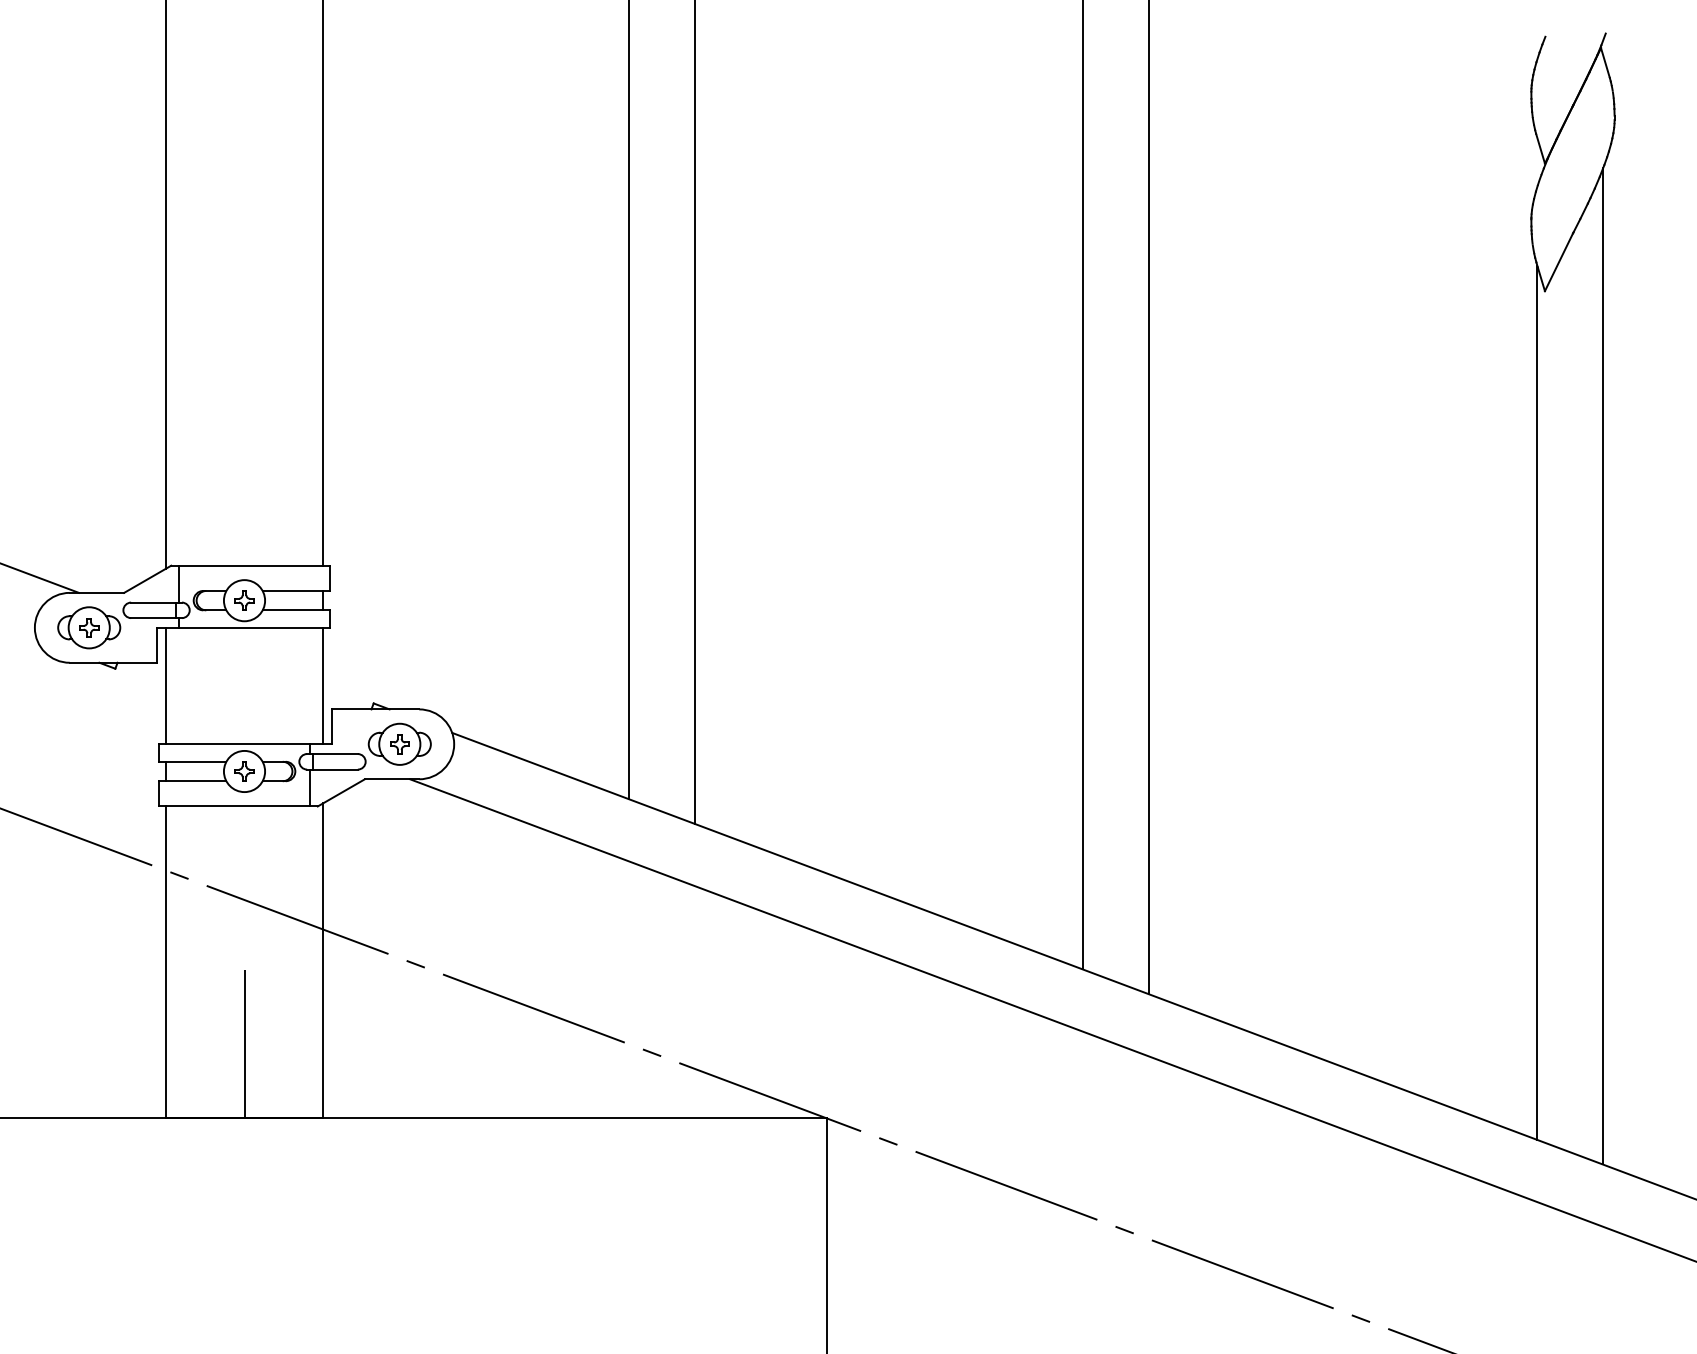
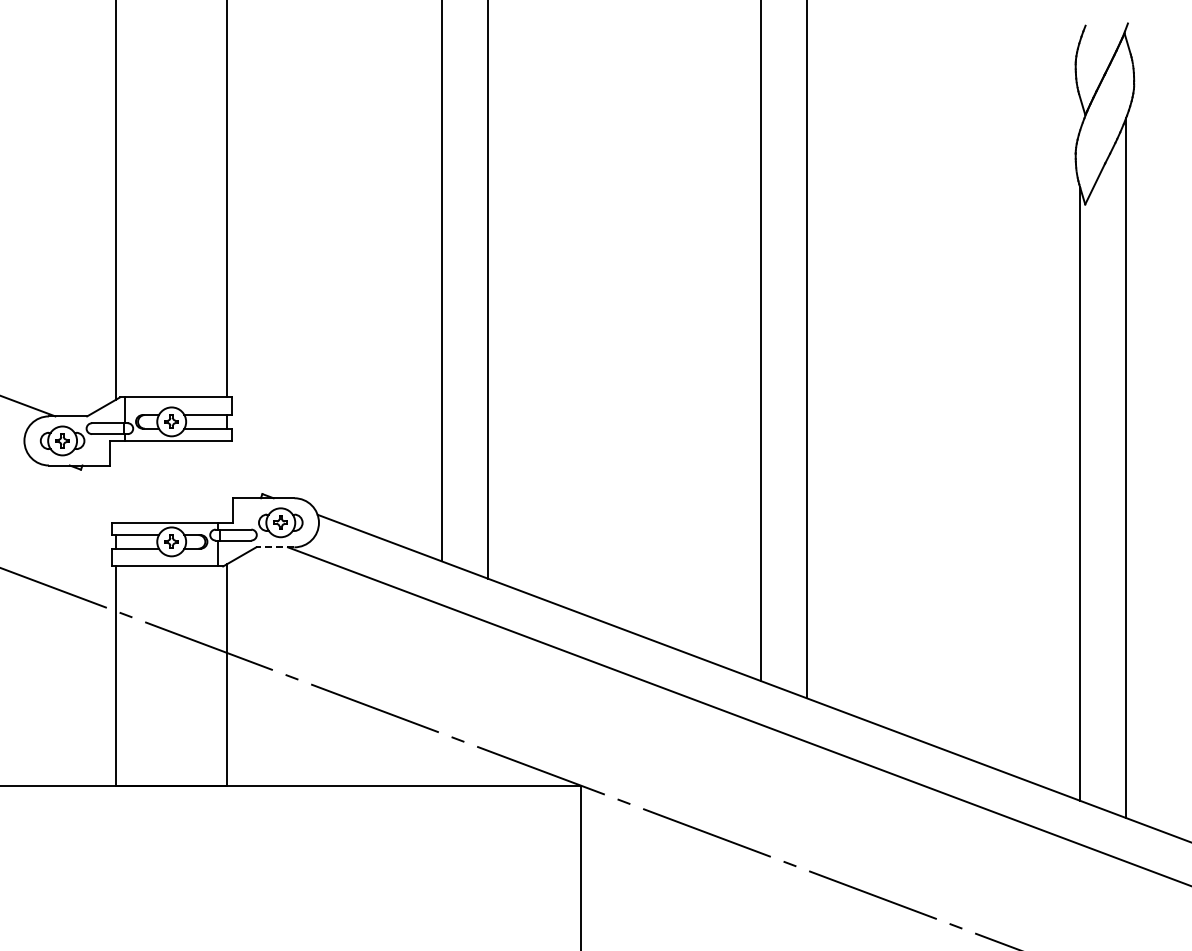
line: (165, 685) -> (116, 481), removed
line: (322, 685) -> (226, 481), removed
line: (390, 779) -> (274, 547), solid -> dashed
line: (244, 1044) -> (171, 733), removed

